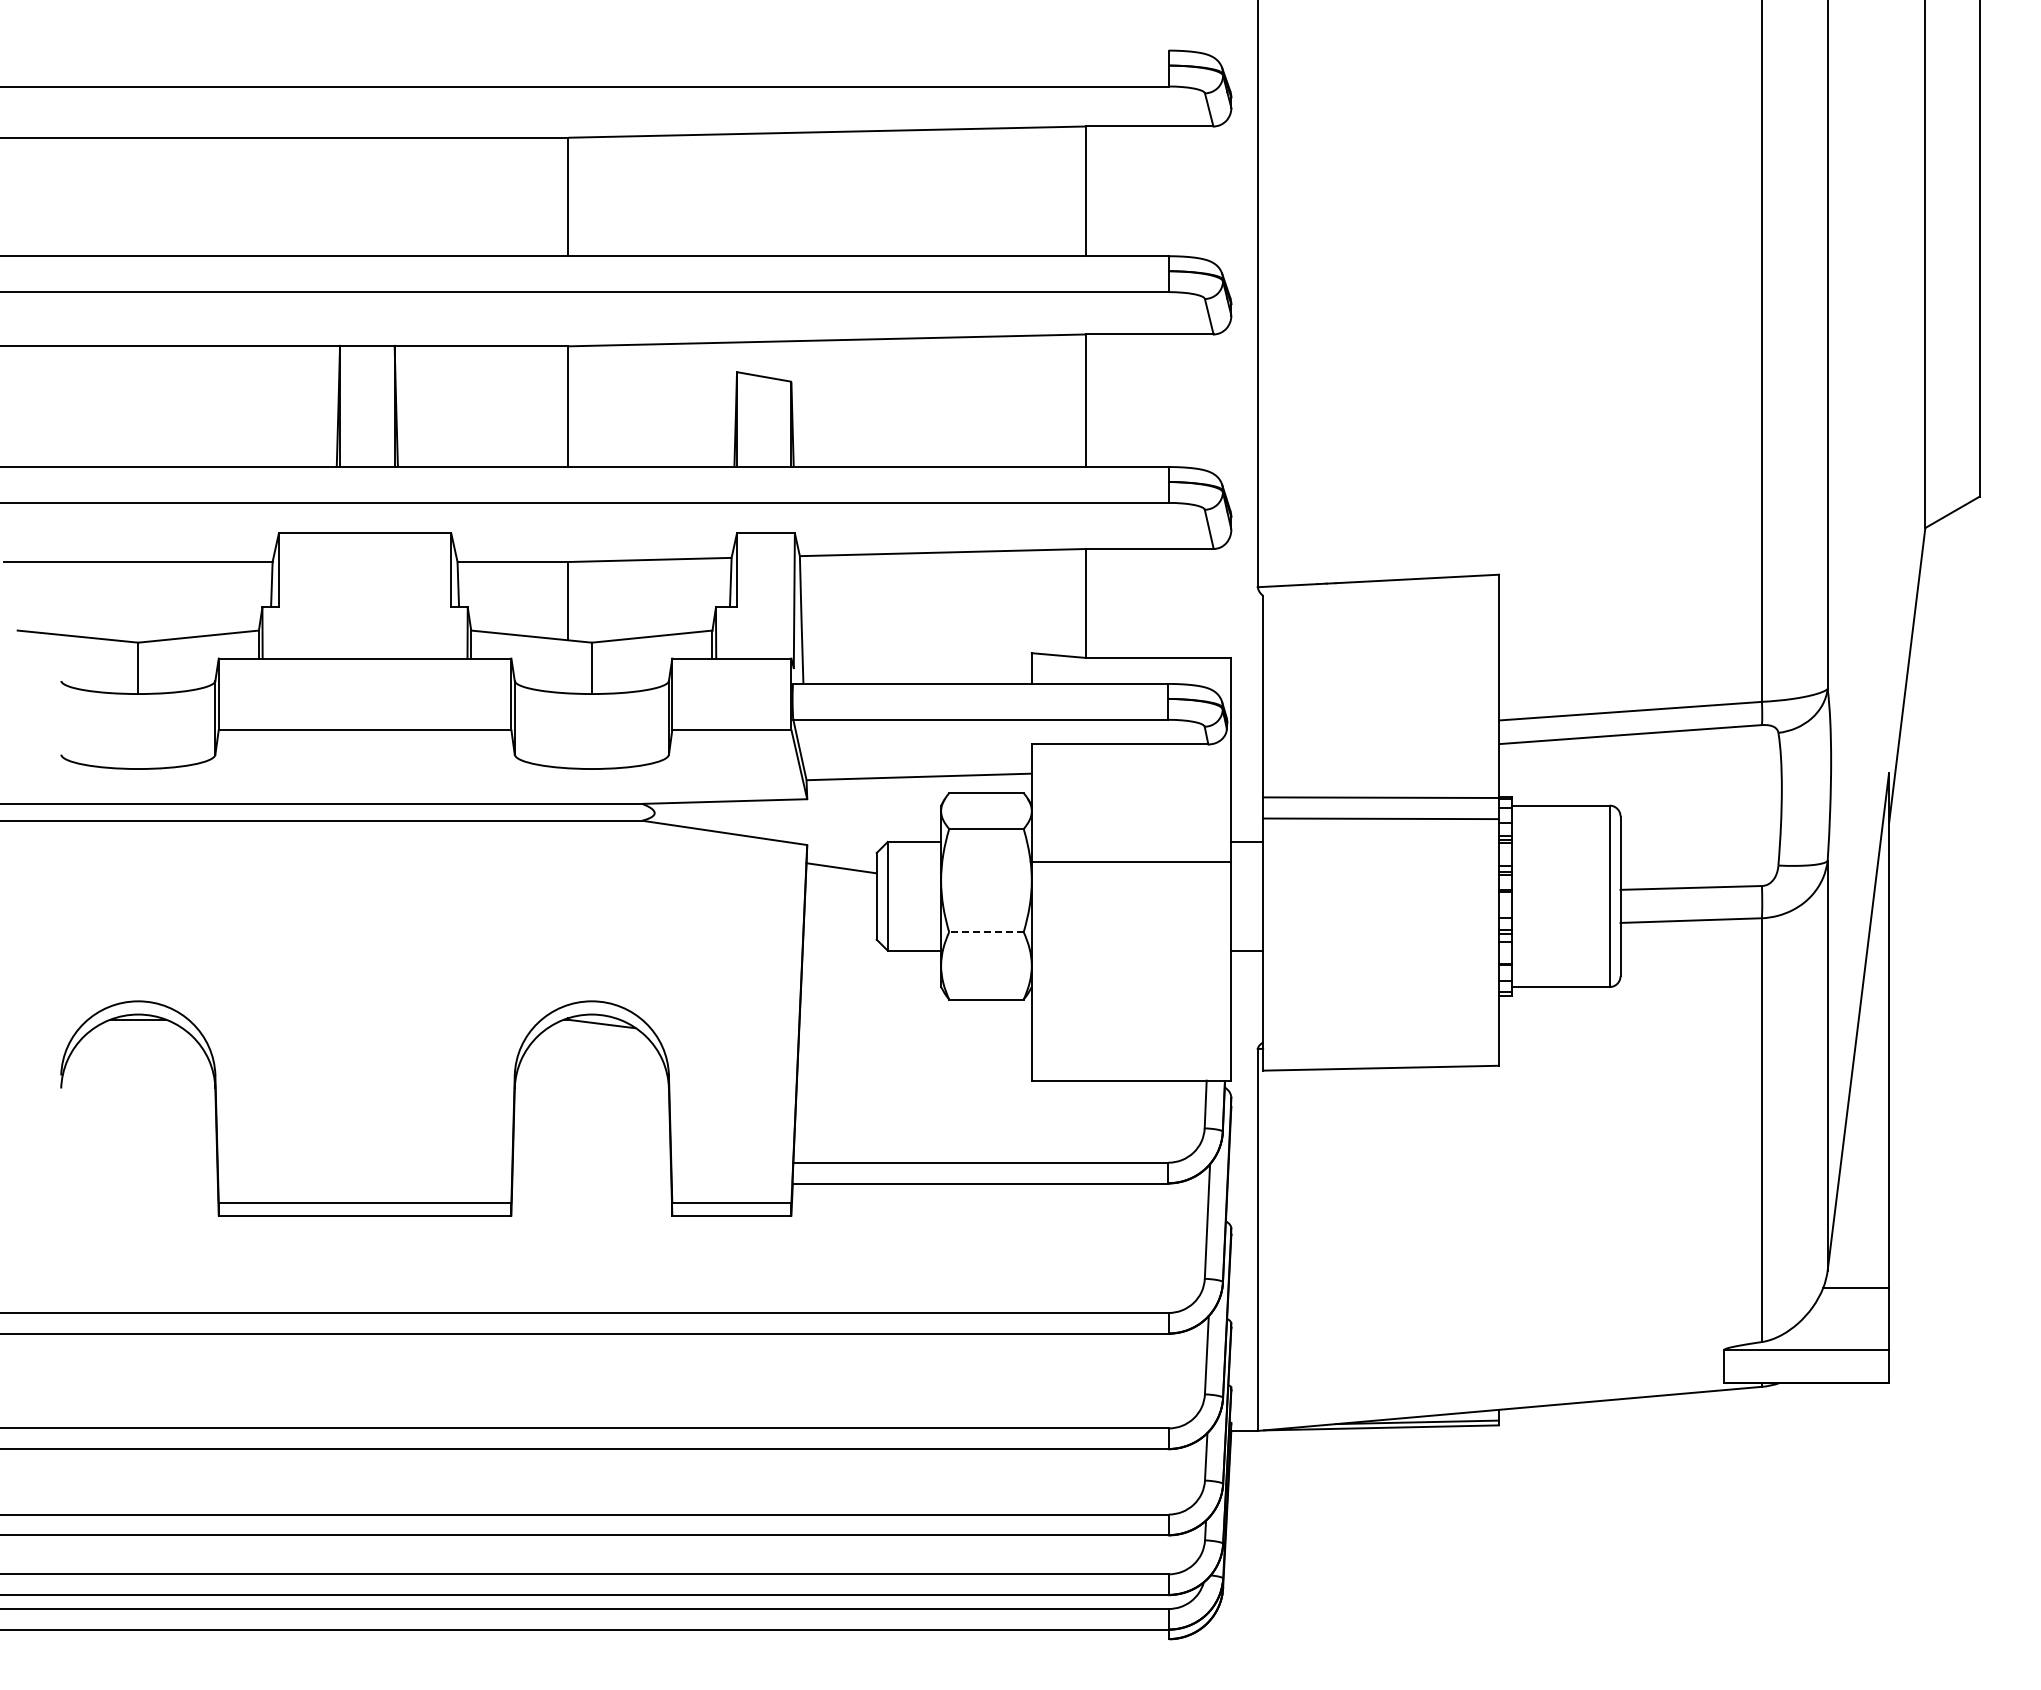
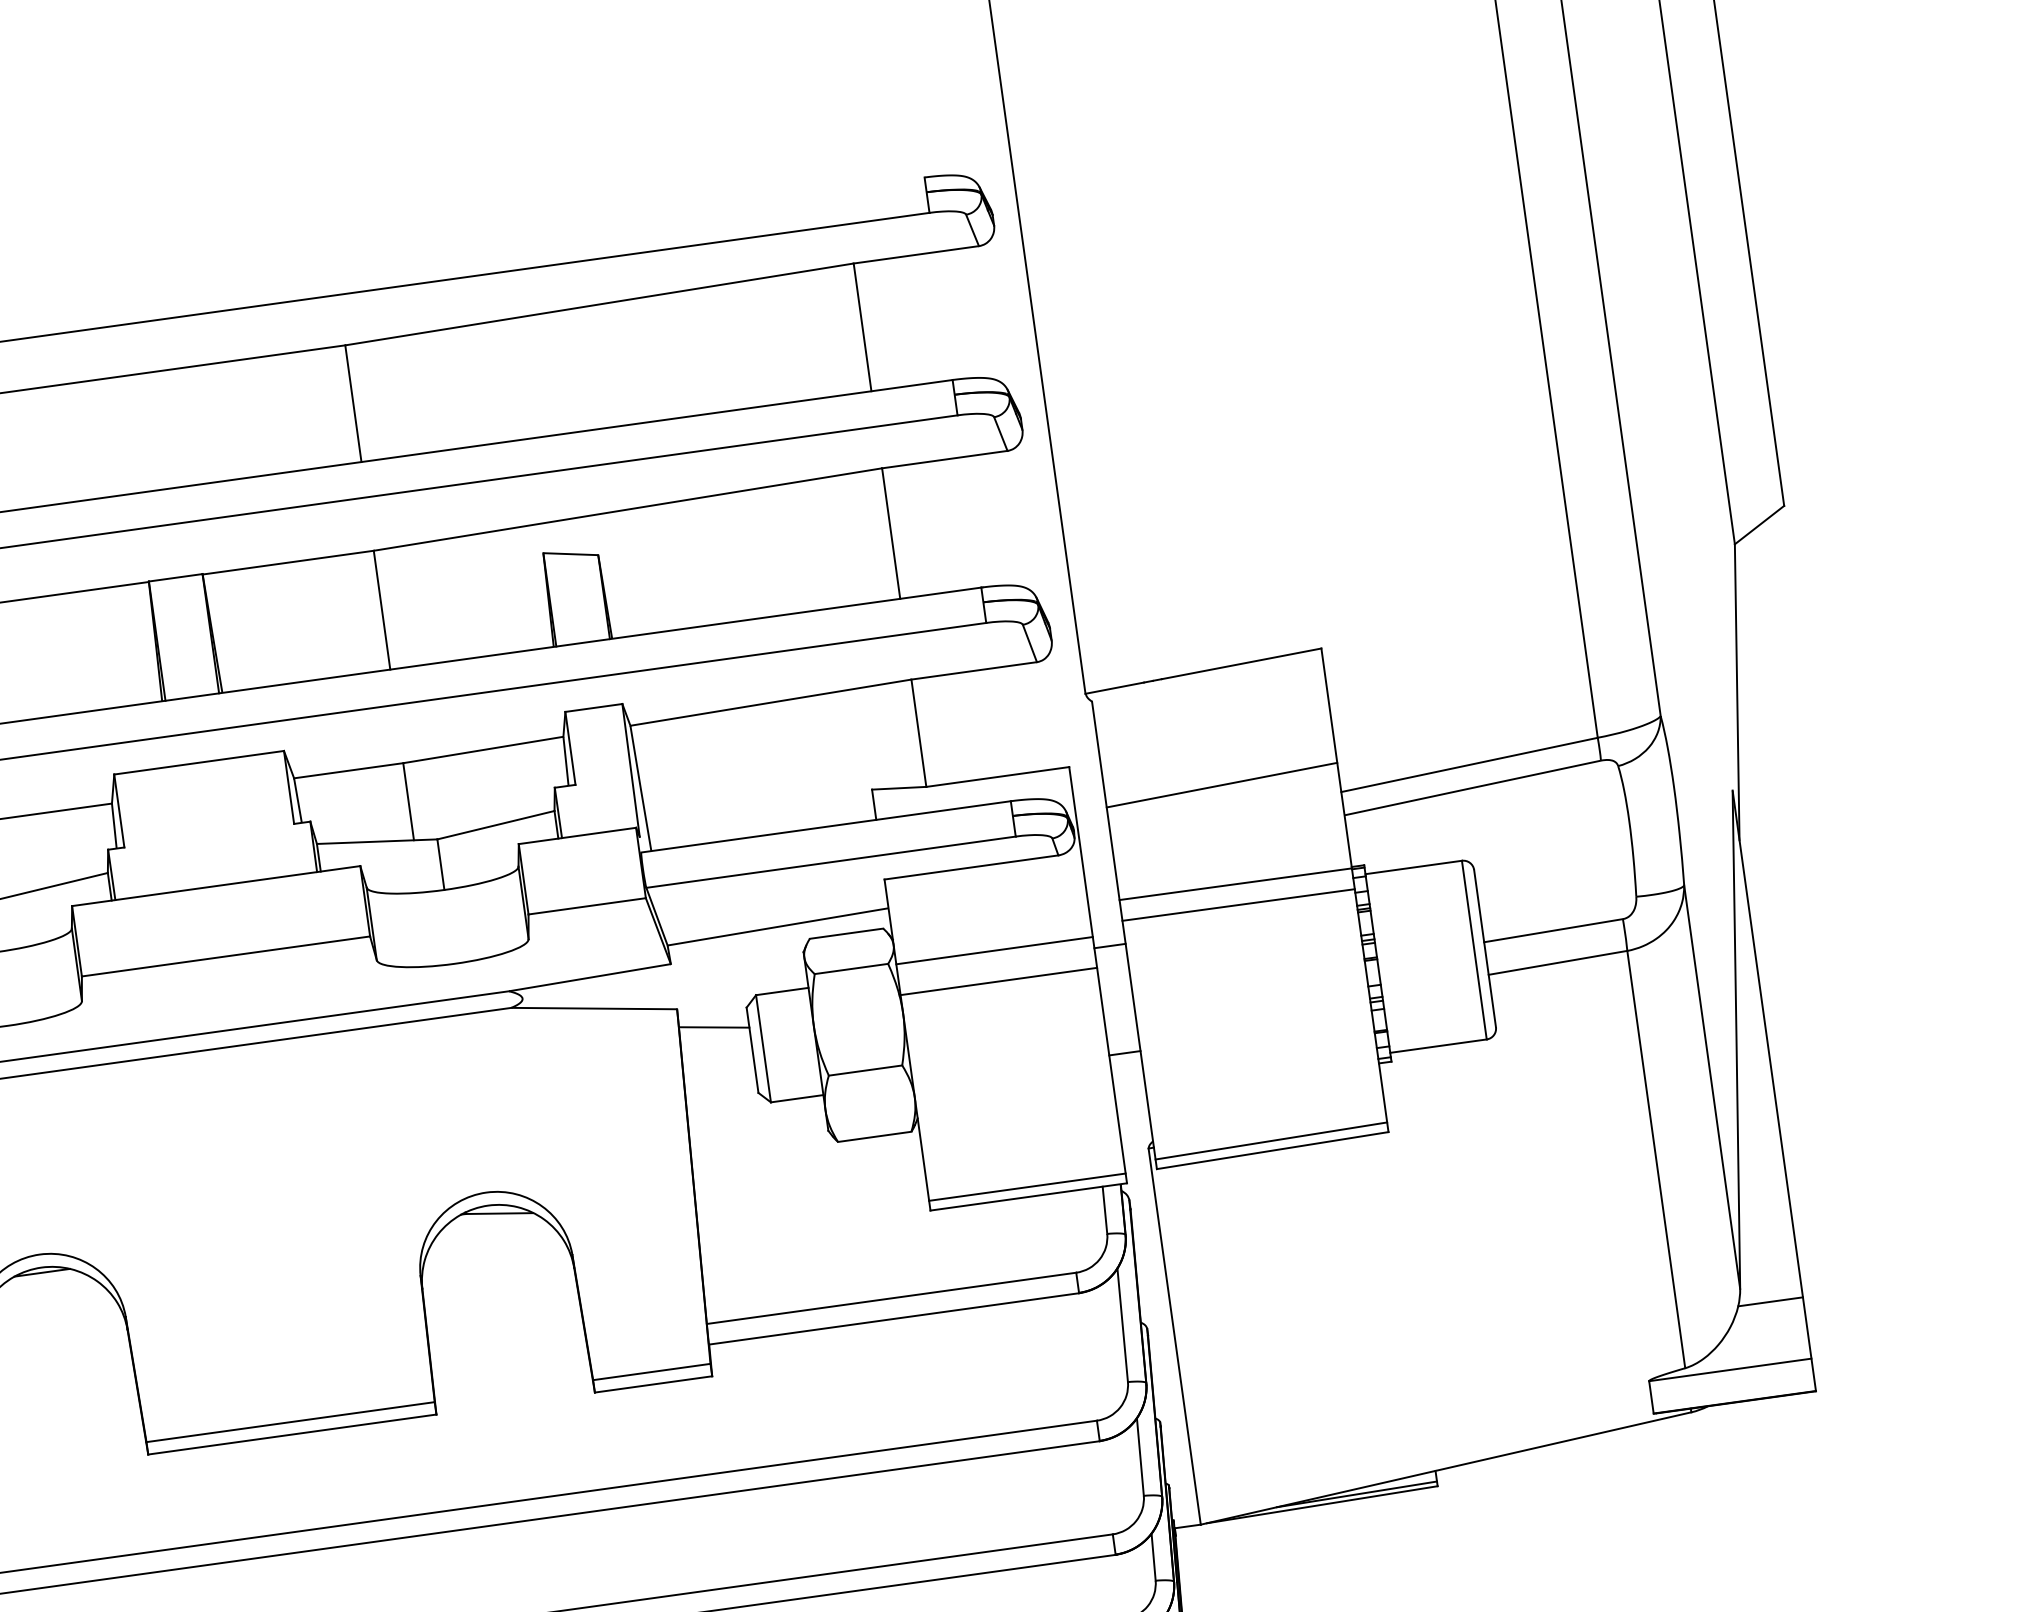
line: (1380, 696) -> (1221, 784), added
line: (1131, 830) -> (994, 950), added
line: (985, 932) -> (864, 1071), dashed -> solid
line: (1380, 1057) -> (1270, 1140), added
line: (1131, 1070) -> (1027, 1186), added

